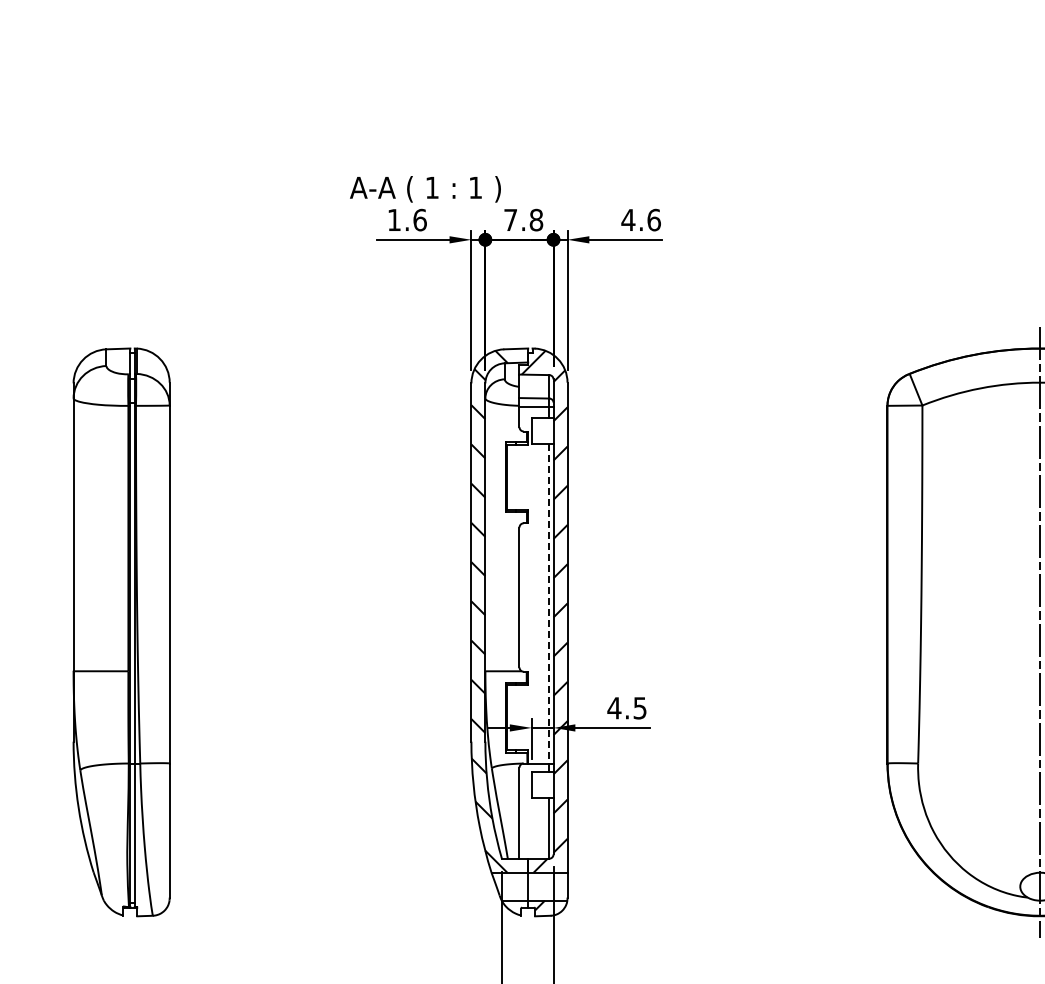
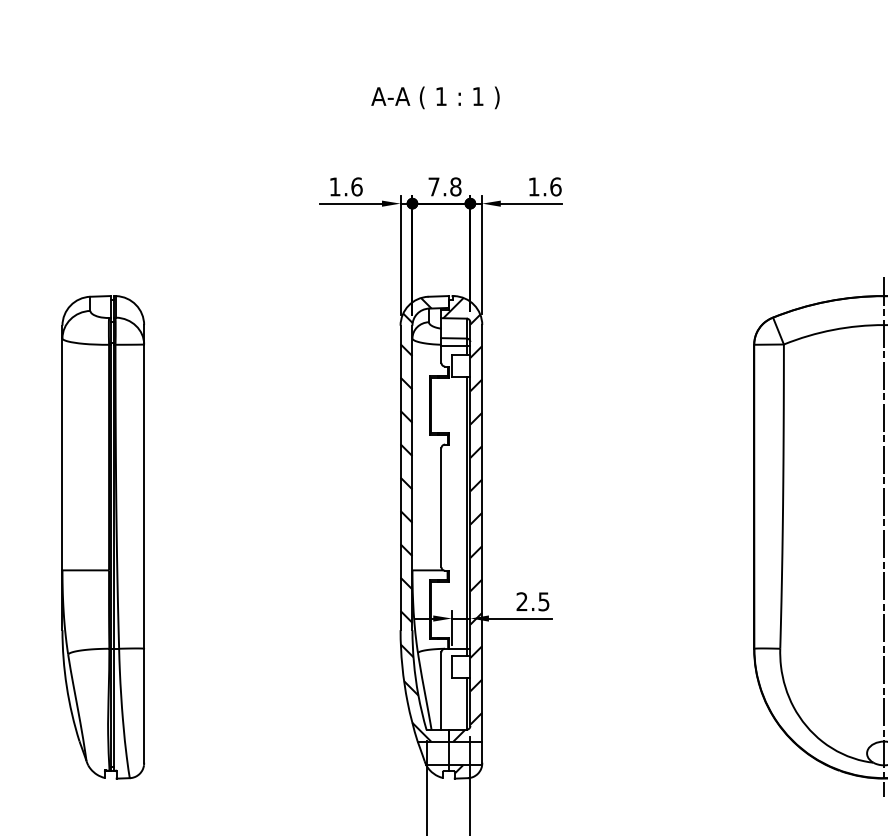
text: (425, 189) -> (435, 98), moved
text: (628, 219) -> (534, 186), 4.6 -> 1.6
line: (549, 603) -> (466, 512), dashed -> solid
text: (614, 708) -> (522, 602), 4.5 -> 2.5

